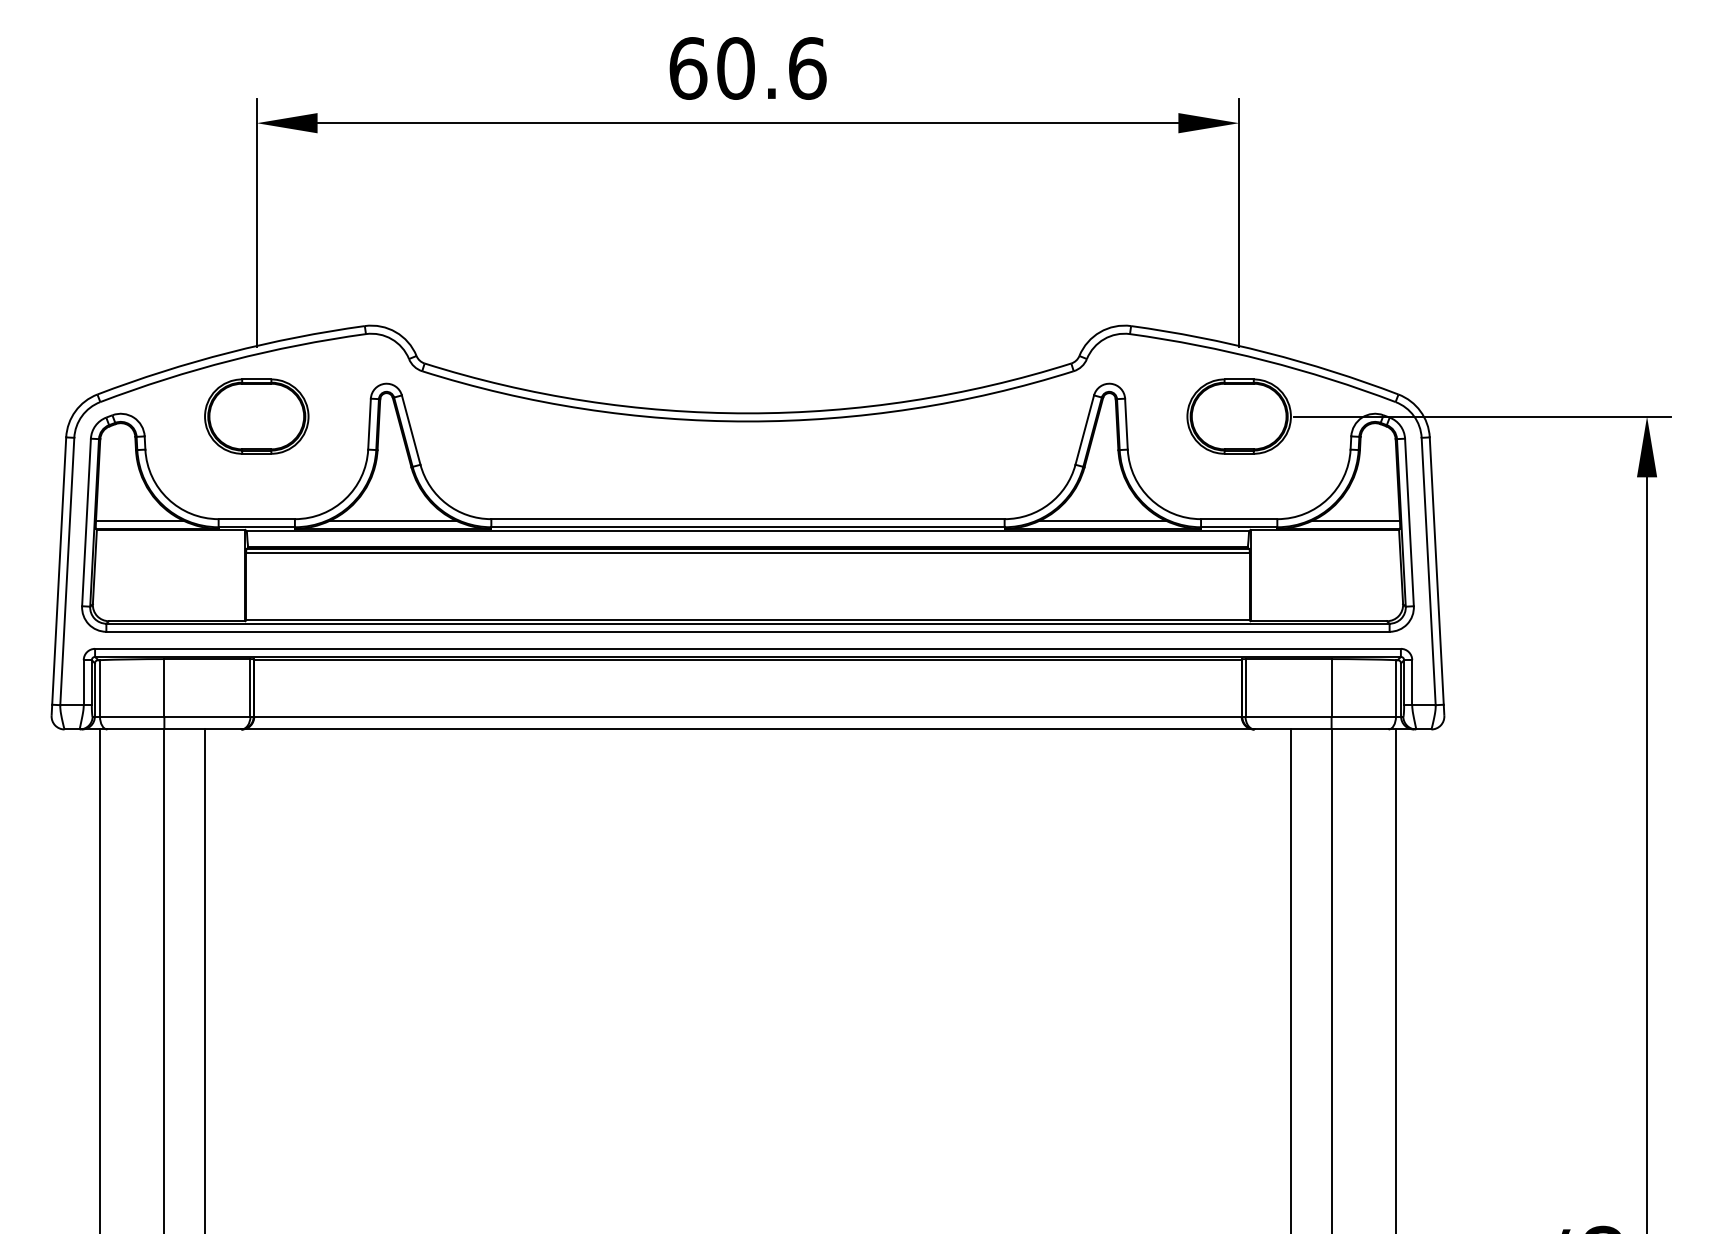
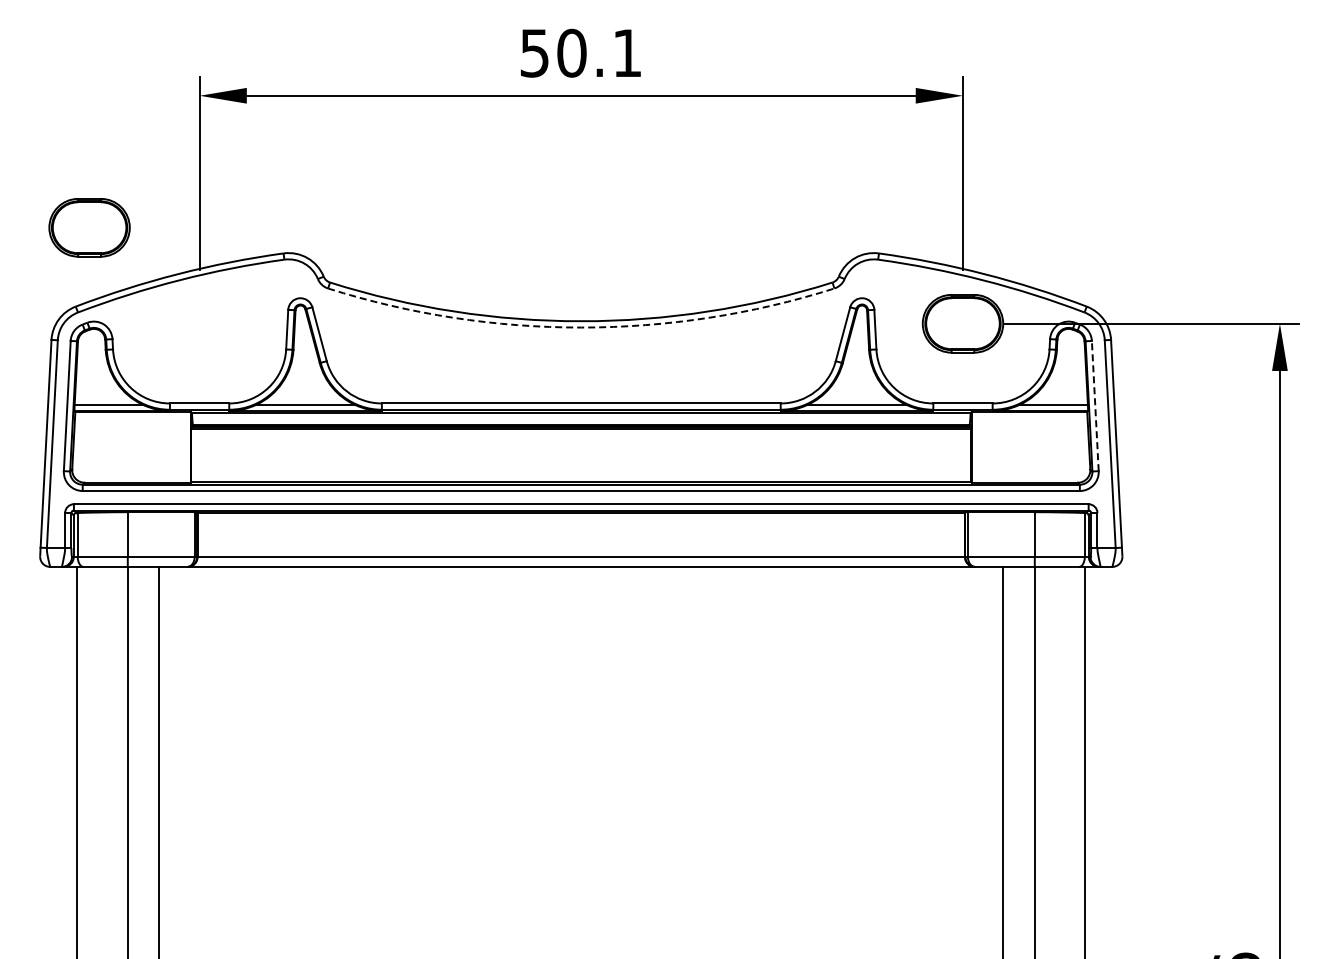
text: (748, 67) -> (581, 52), 60.6 -> 50.1
part: (256, 416) -> (89, 227), moved
arc: (748, 421) -> (581, 327), solid -> dashed
line: (1409, 521) -> (1095, 405), solid -> dashed

